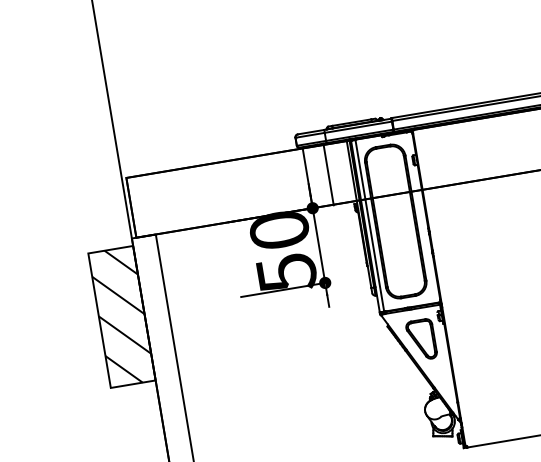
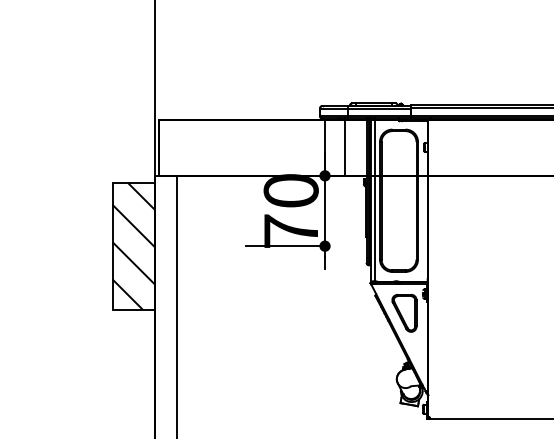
text: (287, 273) -> (291, 231), 50 -> 70

